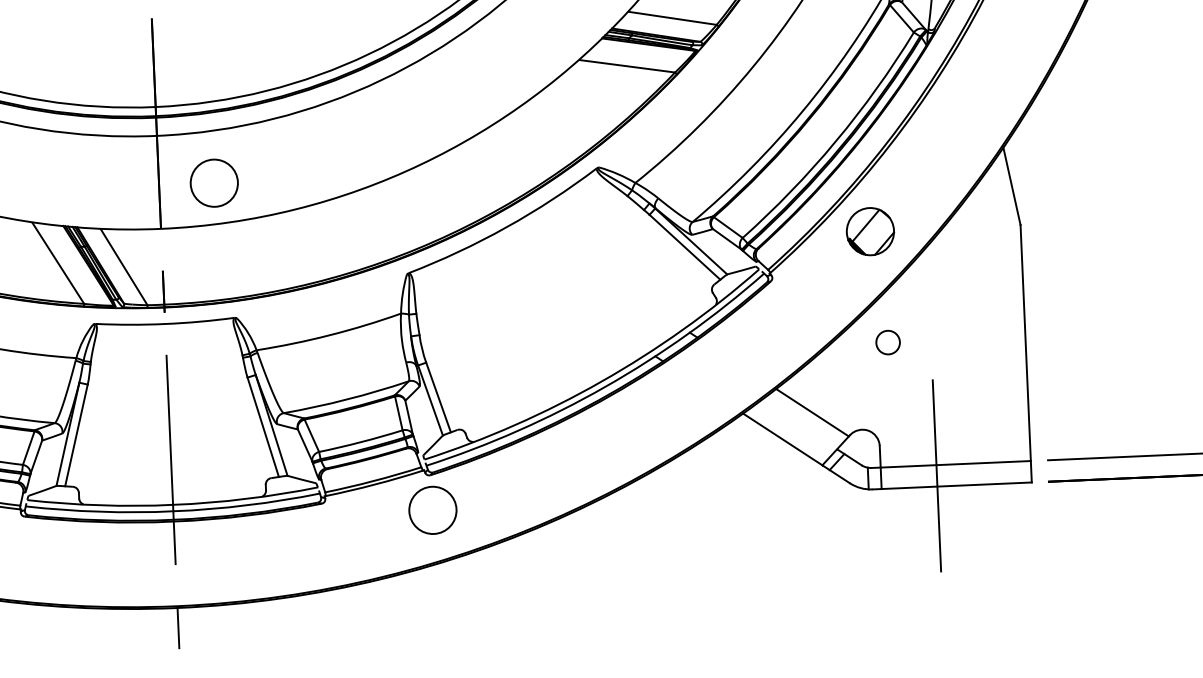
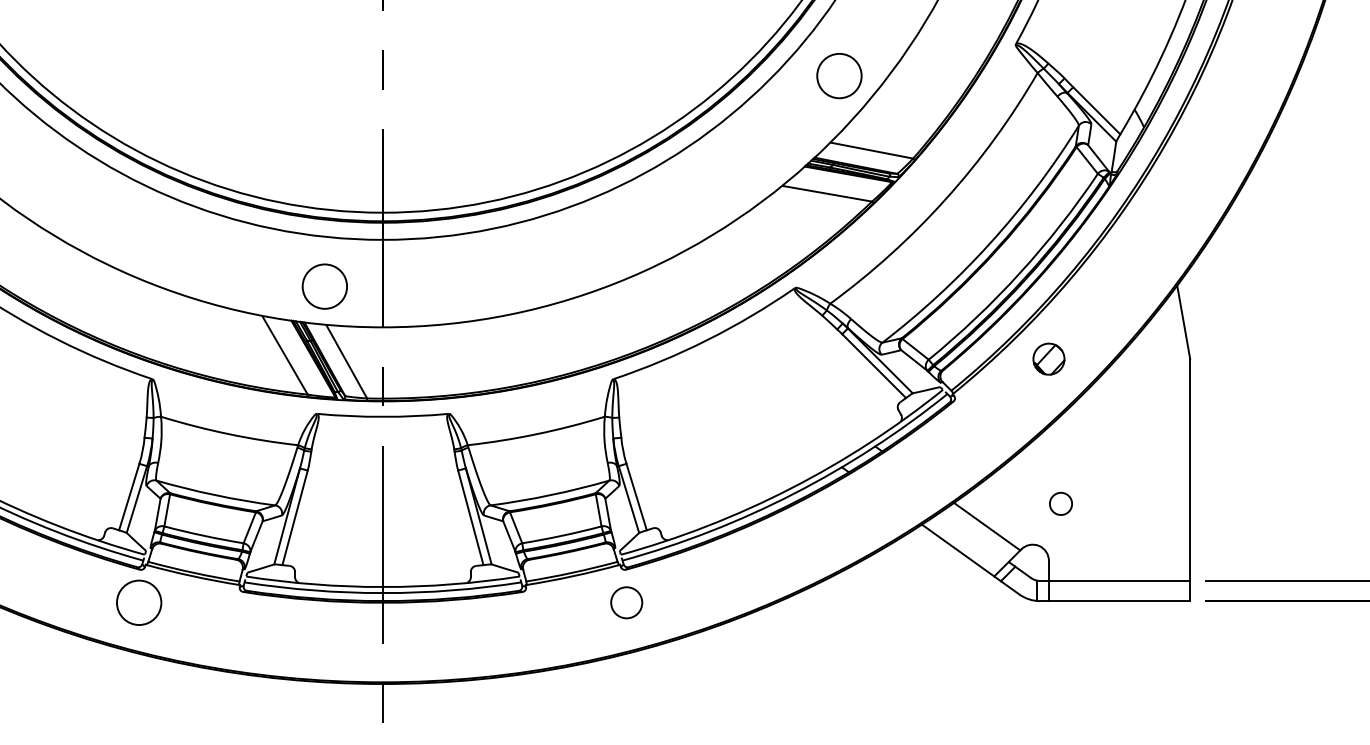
circle: (213, 183) -> (324, 286), moved
part: (869, 232) -> (1048, 359), size x0.7
circle: (887, 342) -> (1060, 503), moved
line: (937, 475) -> (1101, 590), removed
circle: (432, 510) -> (626, 602), size x0.7

